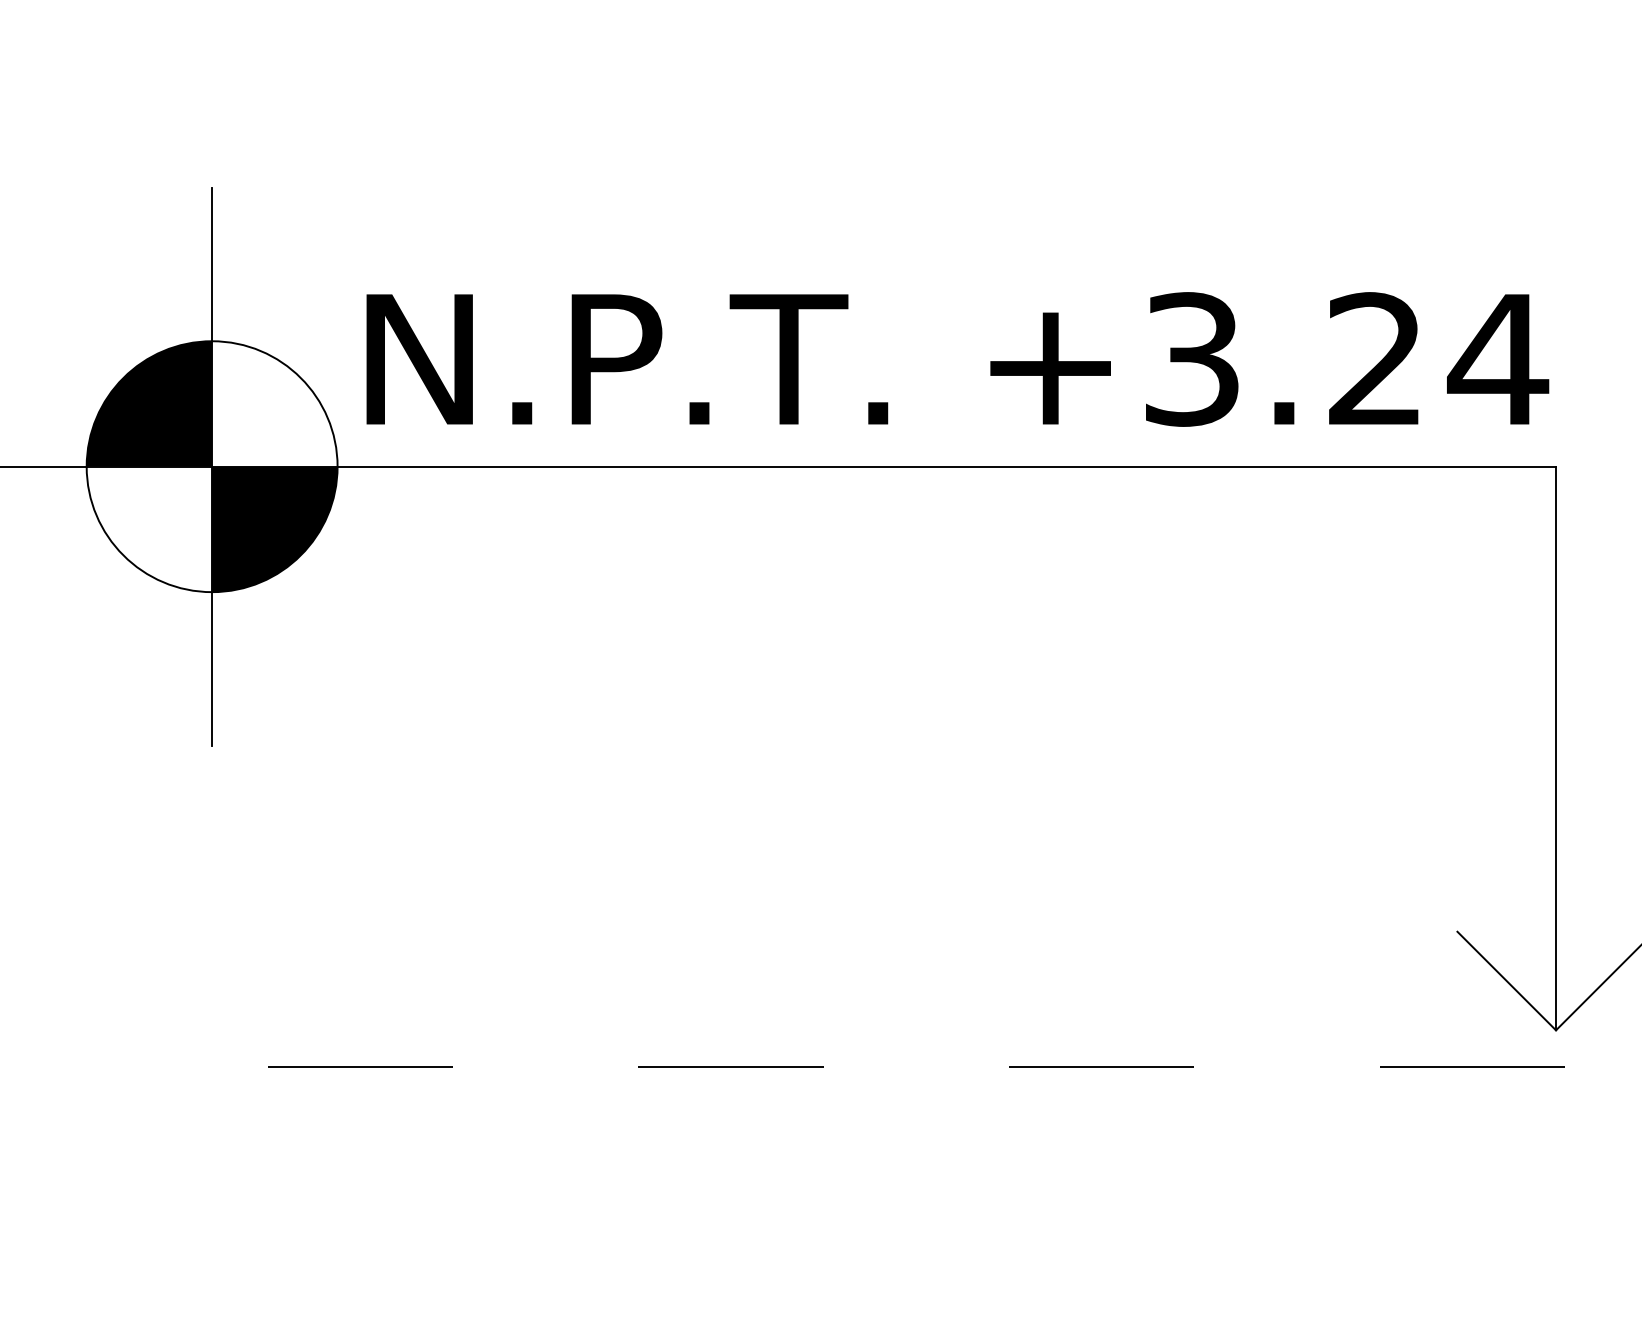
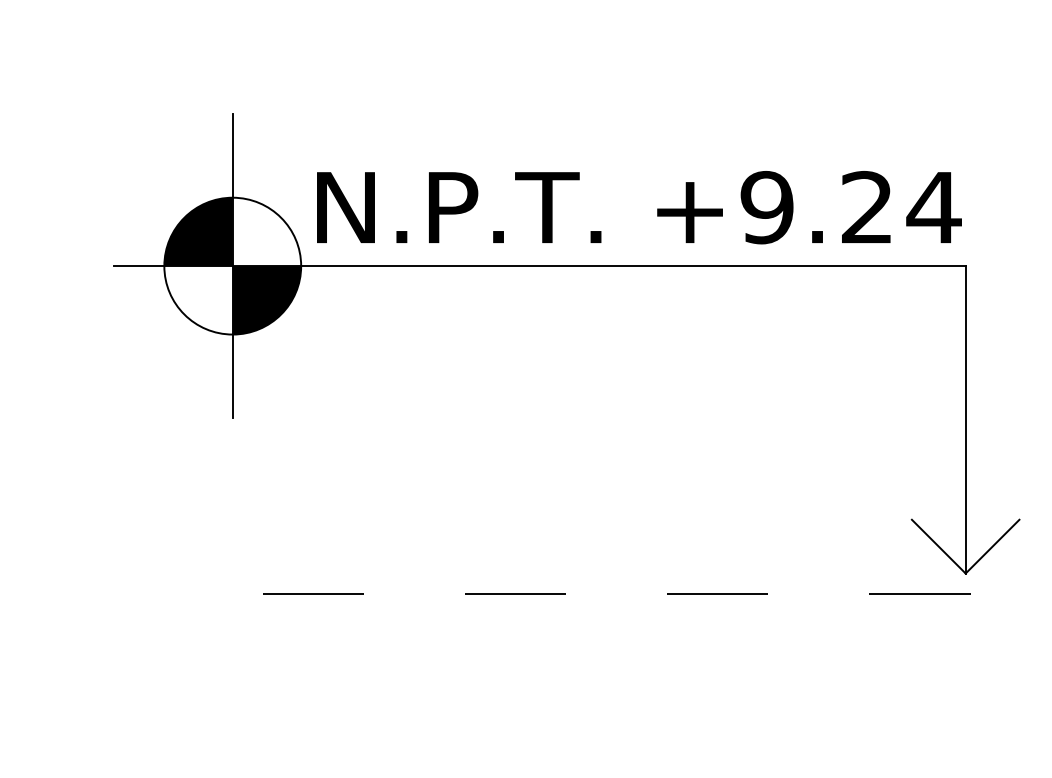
text: (1190, 359) -> (766, 207), +3.24 -> +9.24

